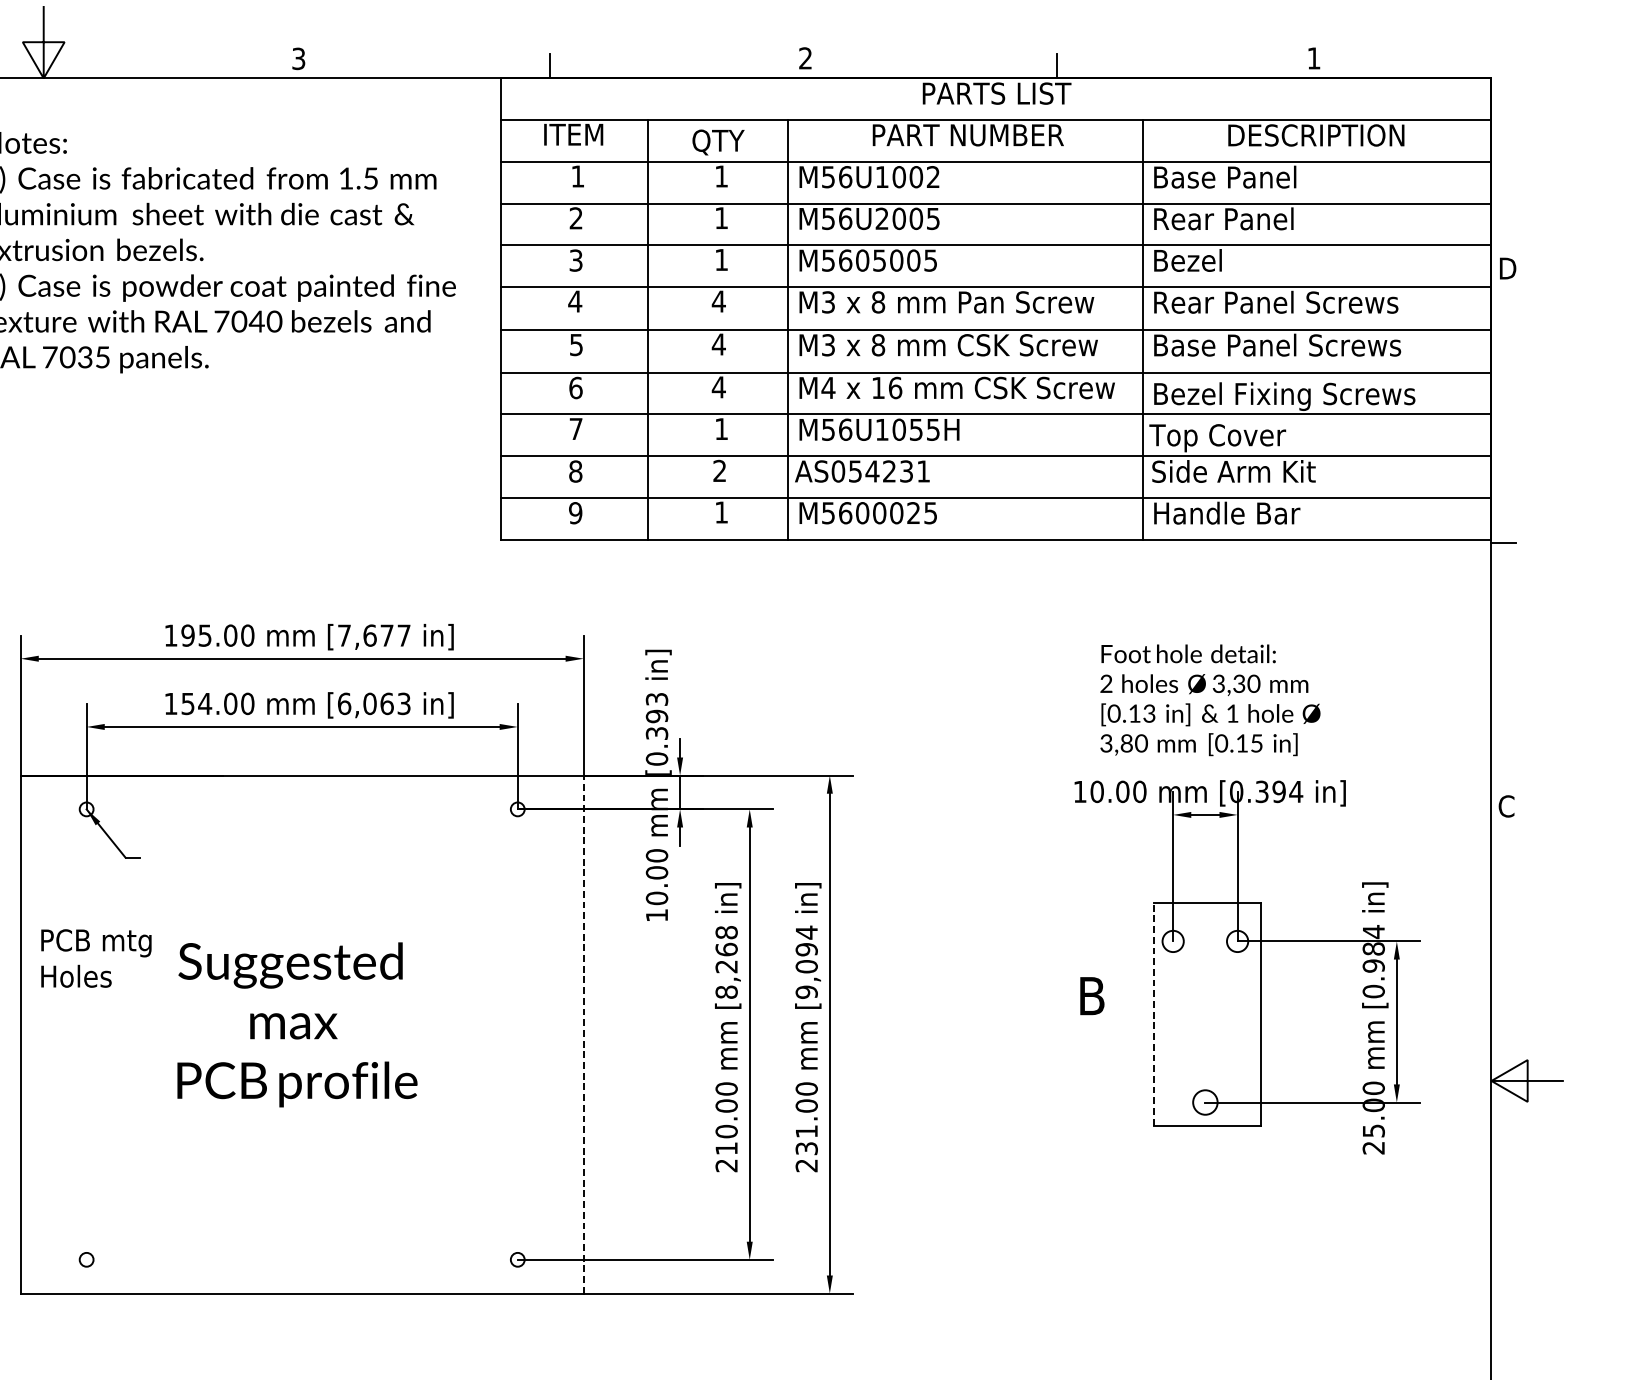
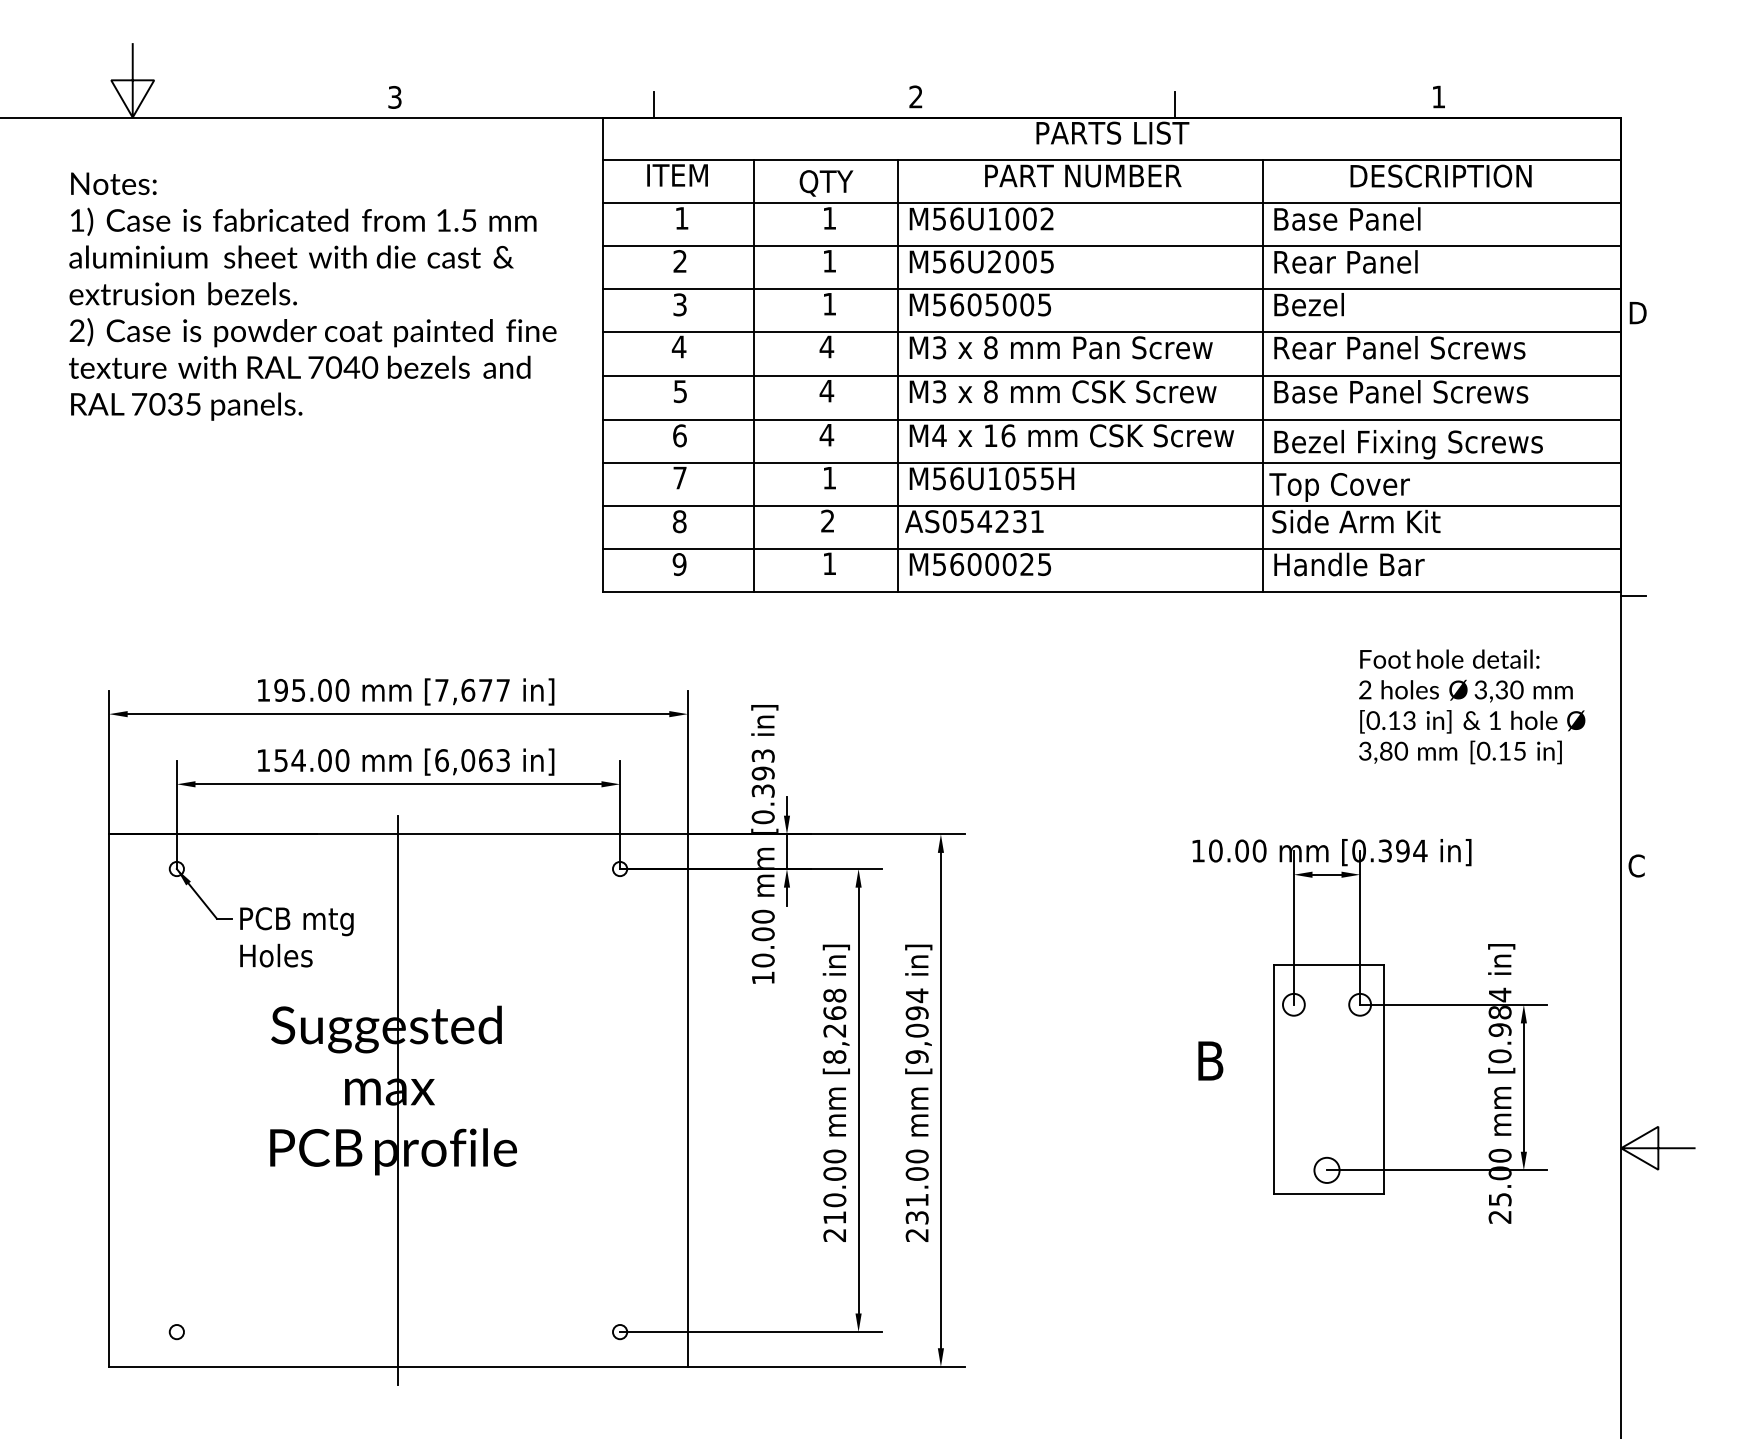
text: (1210, 699) -> (1472, 706), moved
text: (96, 958) -> (296, 937), moved
line: (1154, 1014) -> (1274, 1079), dashed -> solid
line: (302, 1034) -> (398, 1100), added
line: (583, 1034) -> (687, 1100), dashed -> solid

